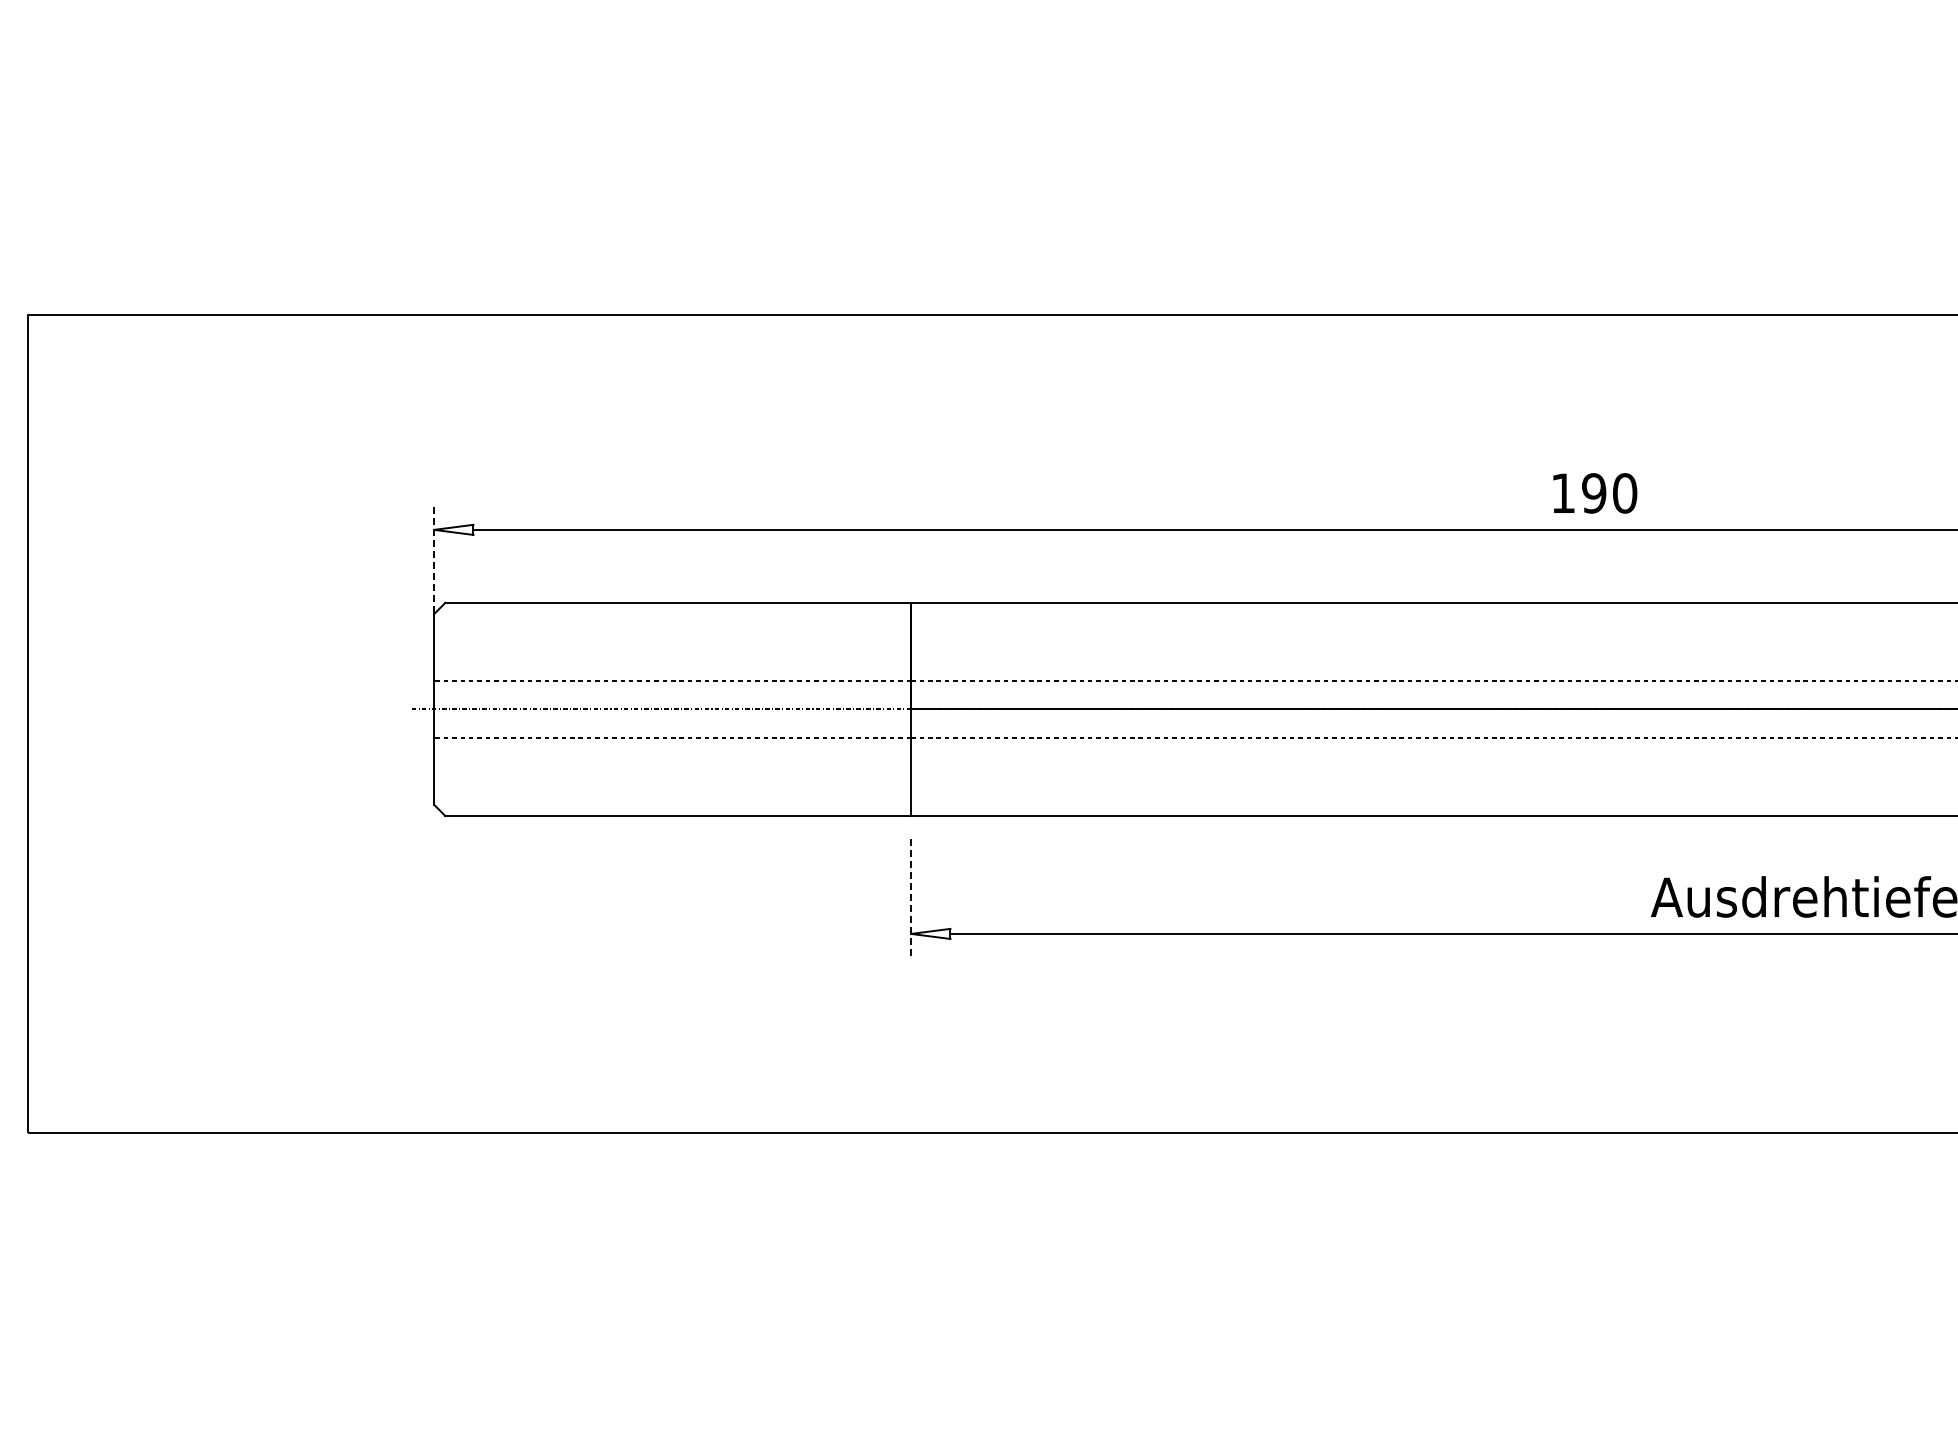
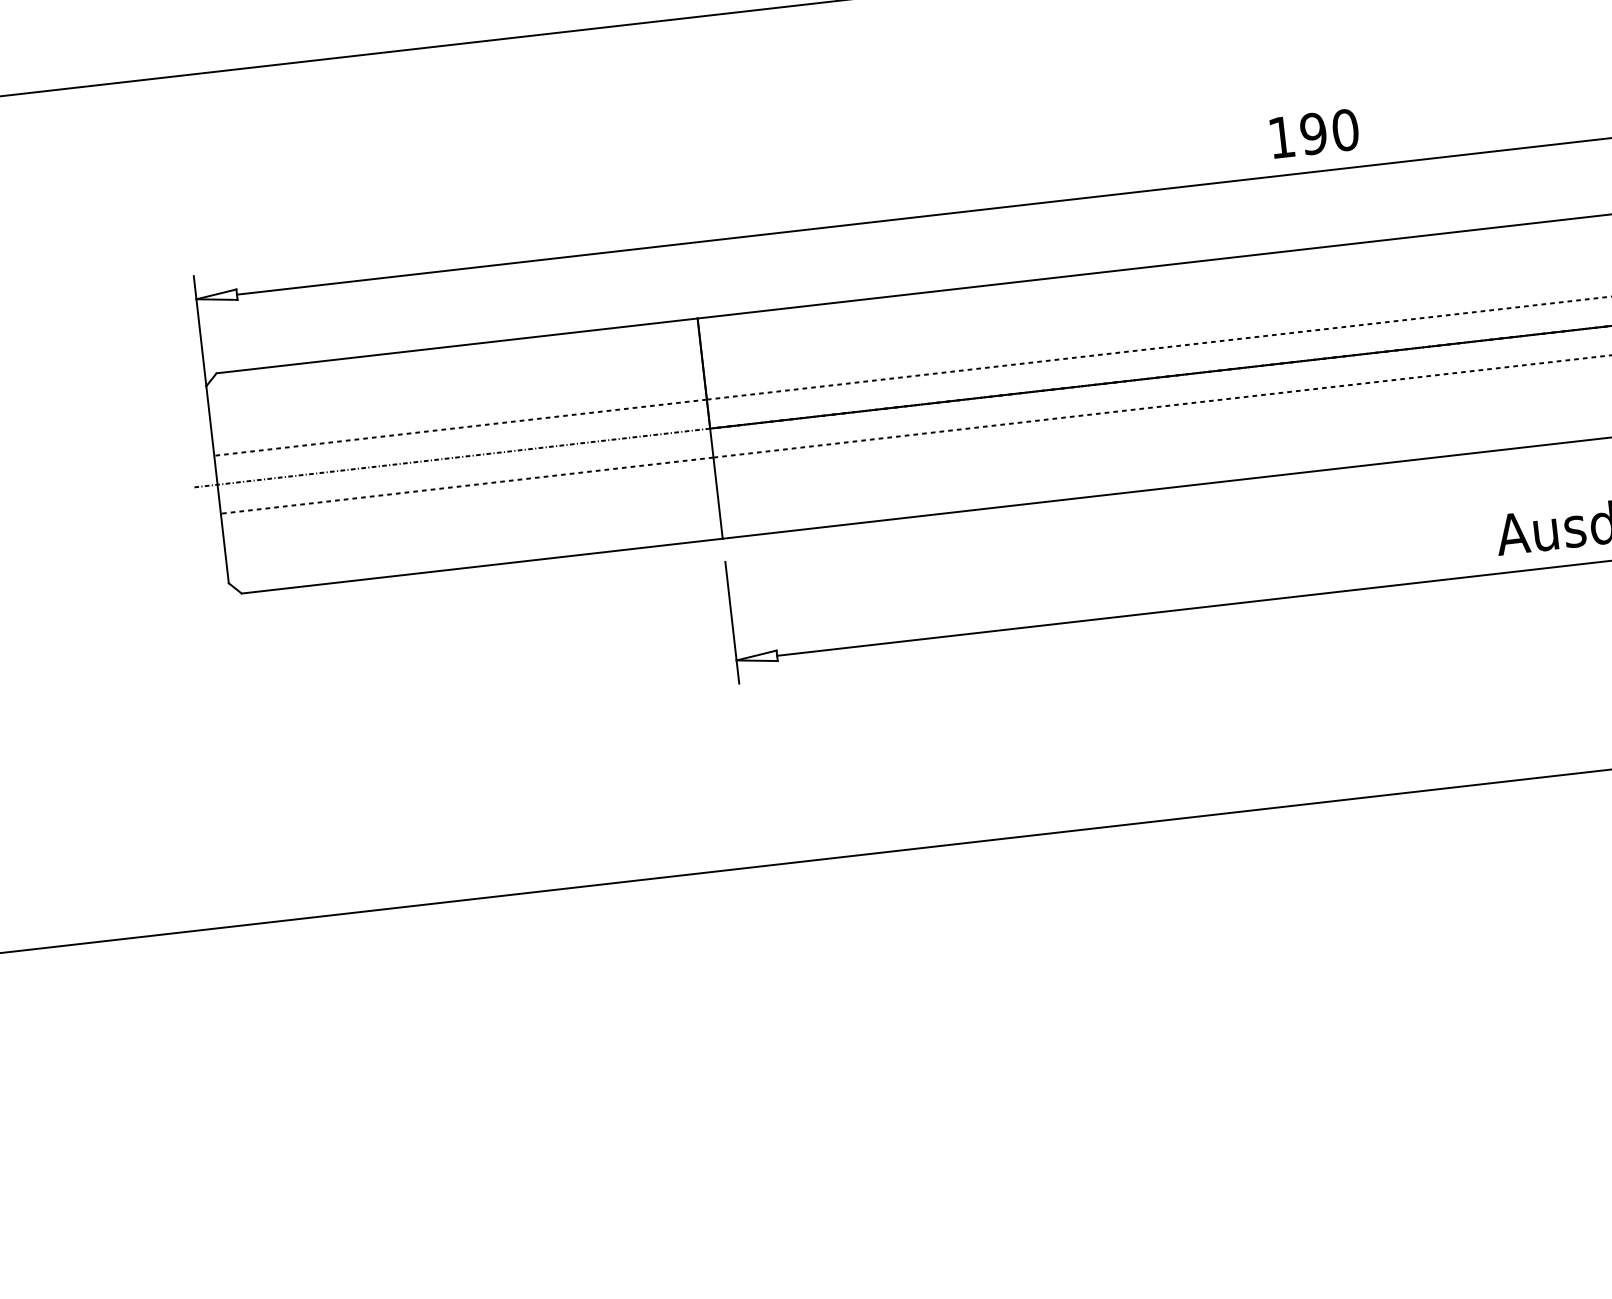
text: (1595, 493) -> (1315, 133), moved
line: (434, 561) -> (200, 331), dashed -> solid
line: (911, 897) -> (732, 622), dashed -> solid

